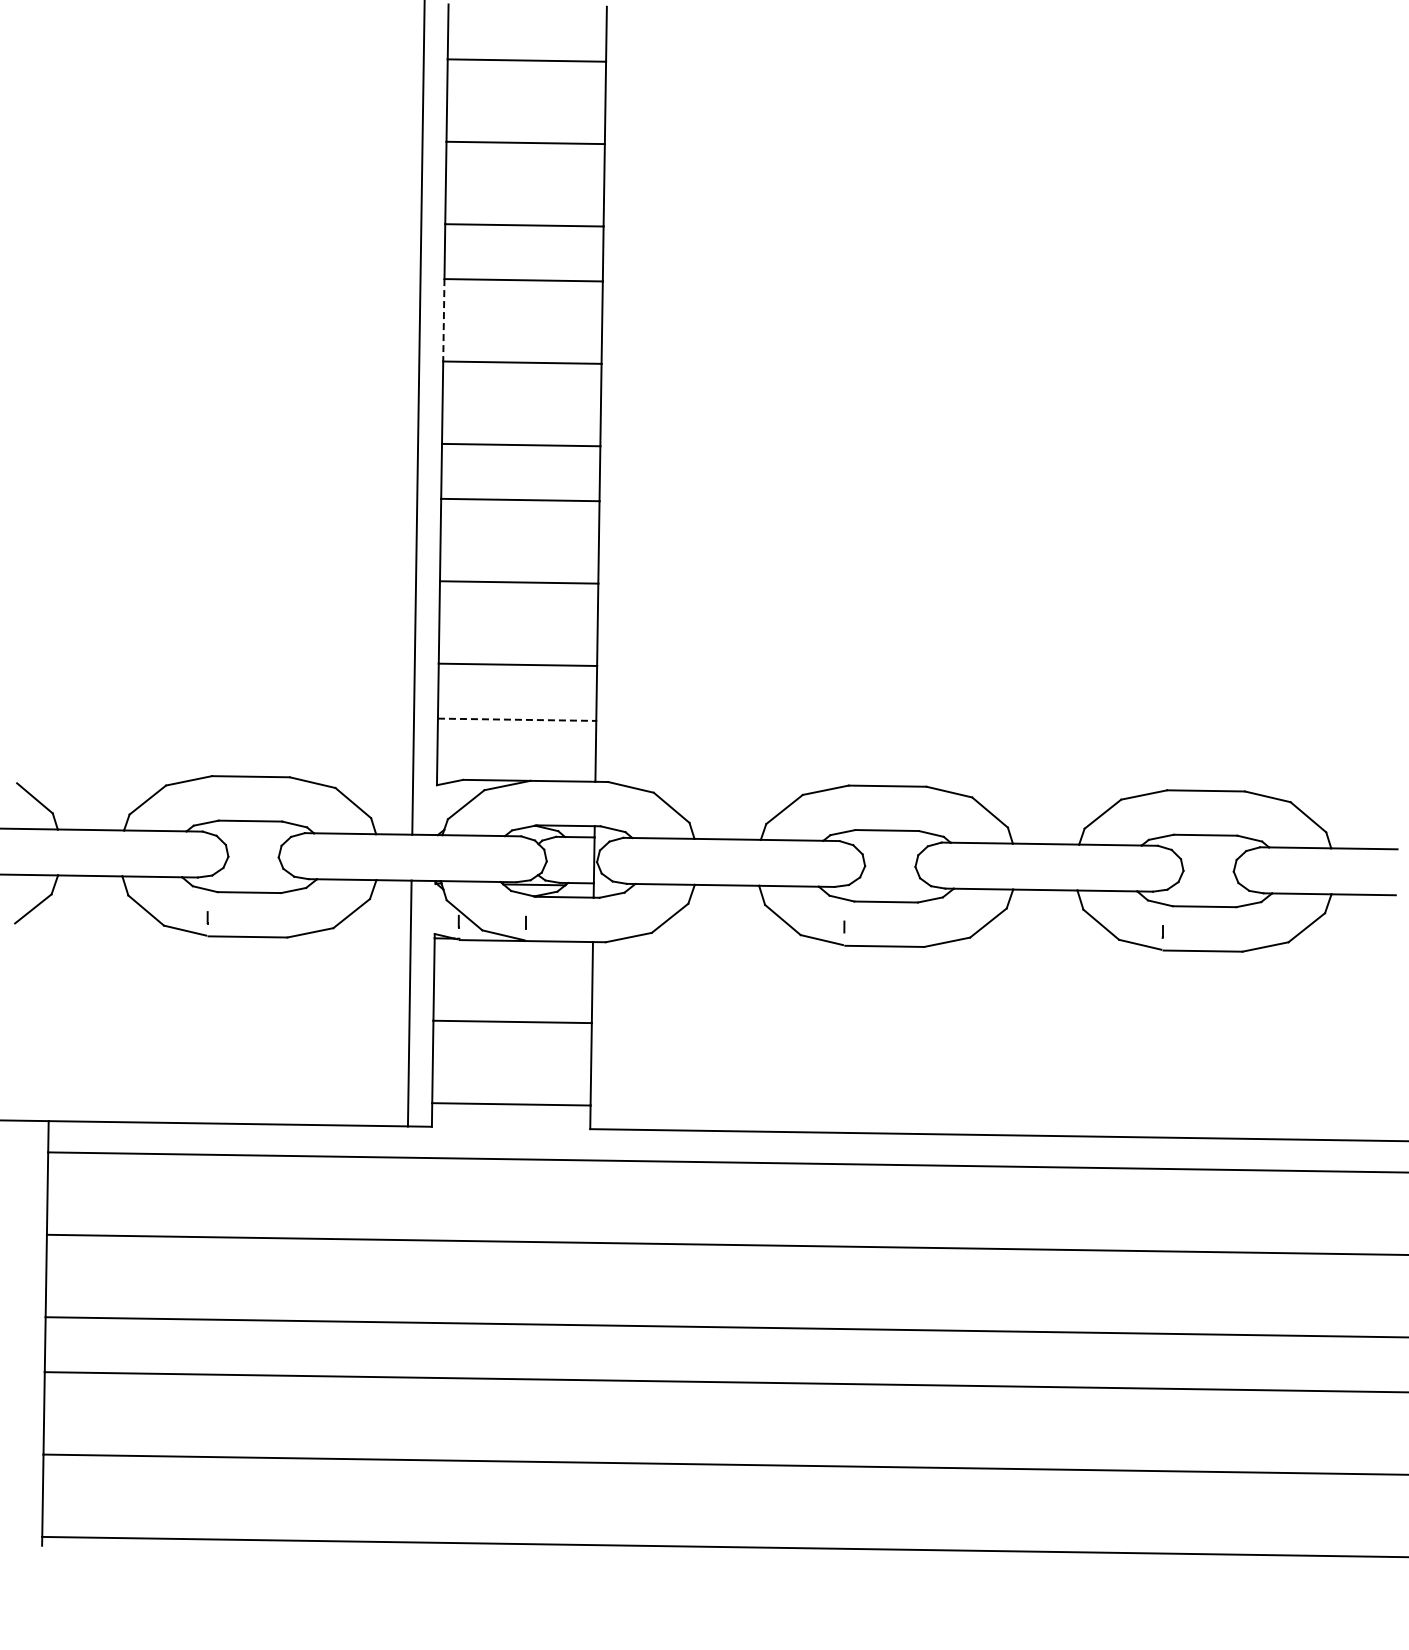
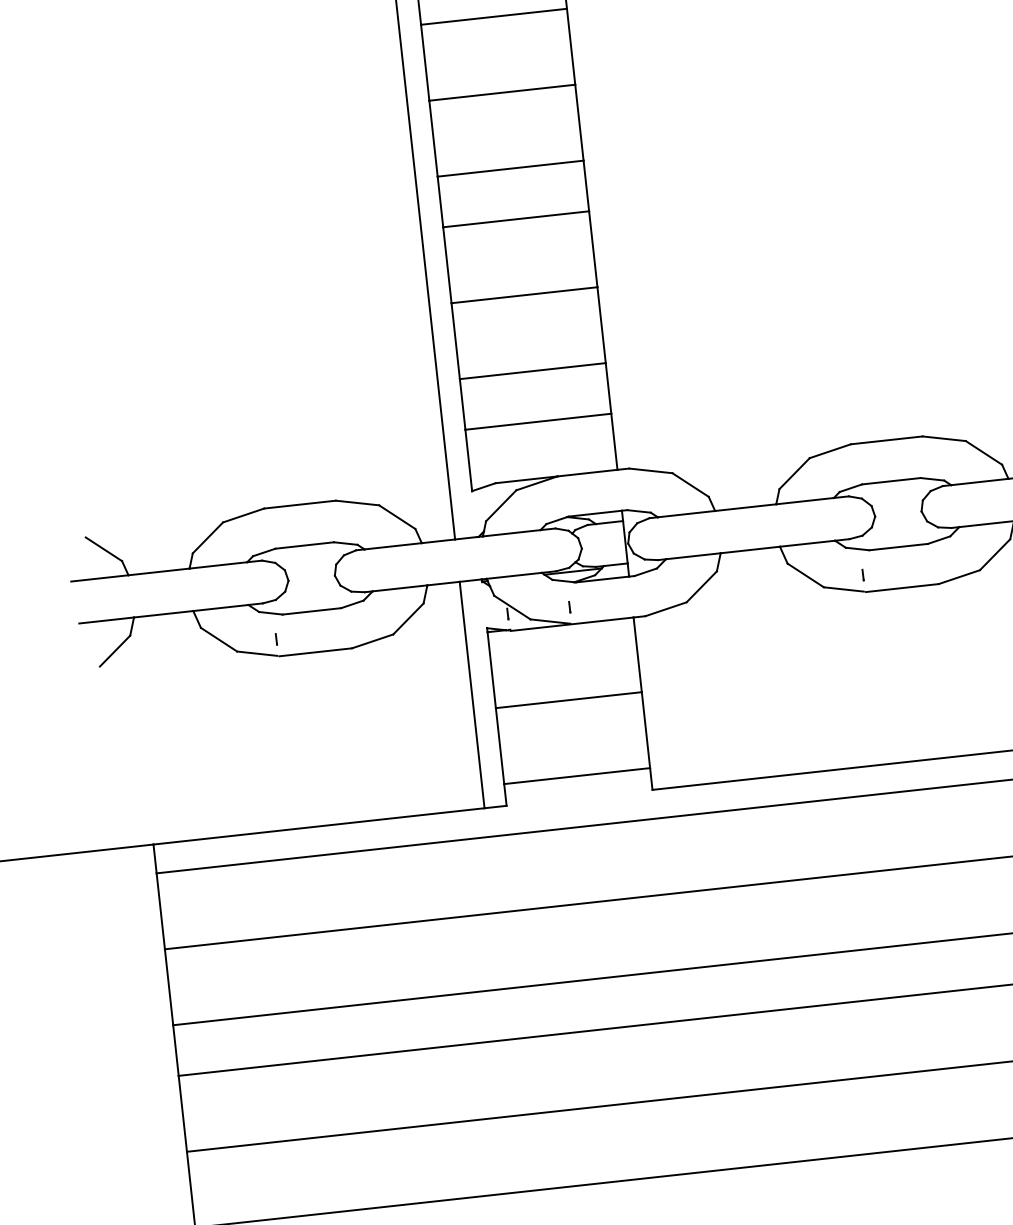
line: (443, 320) -> (424, 62), dashed -> solid
line: (517, 719) -> (538, 421), dashed -> solid

